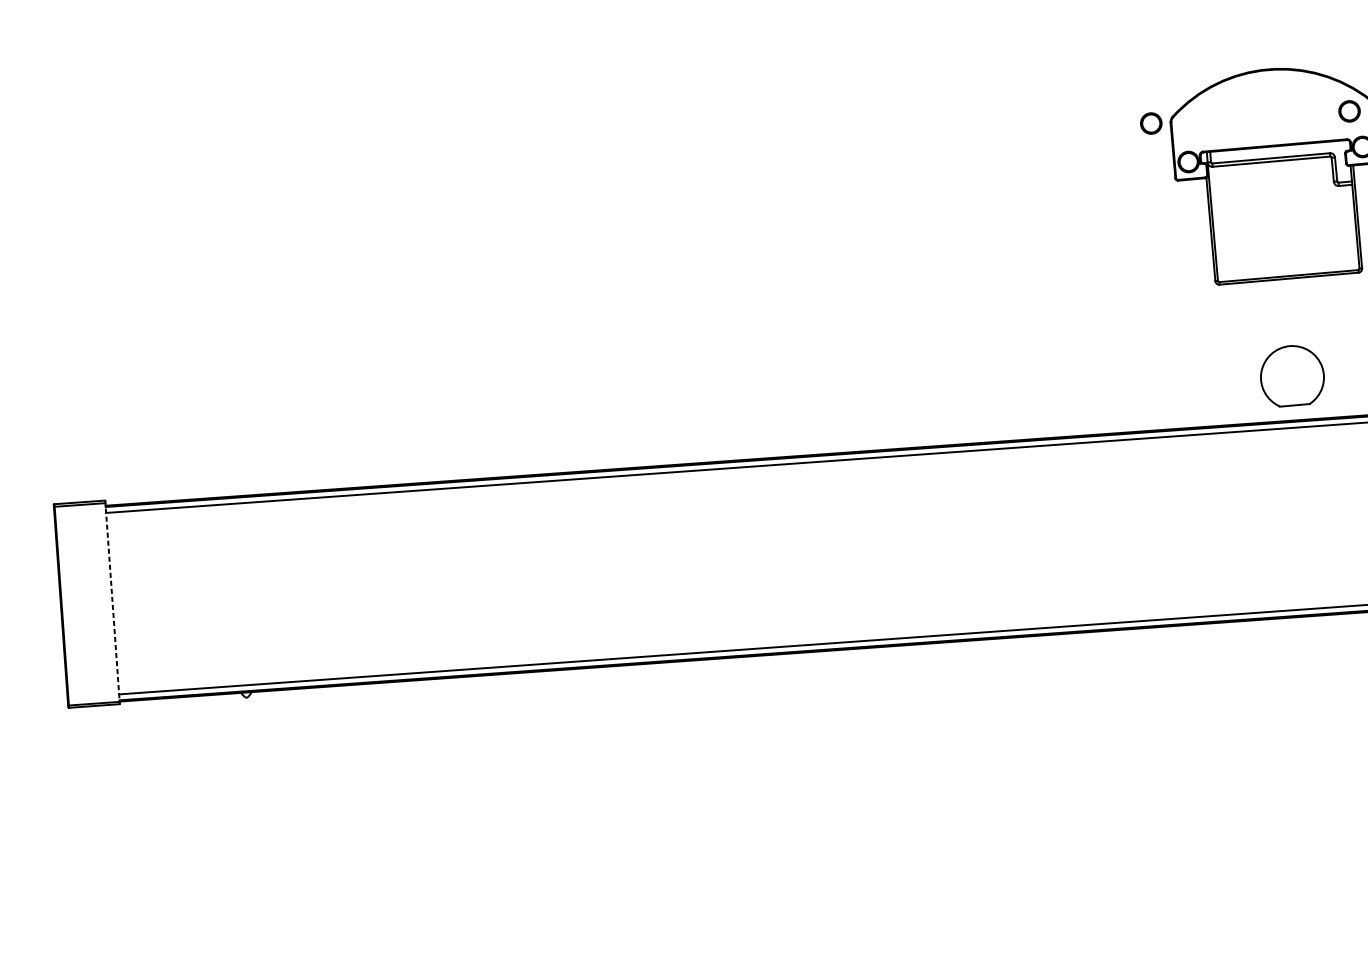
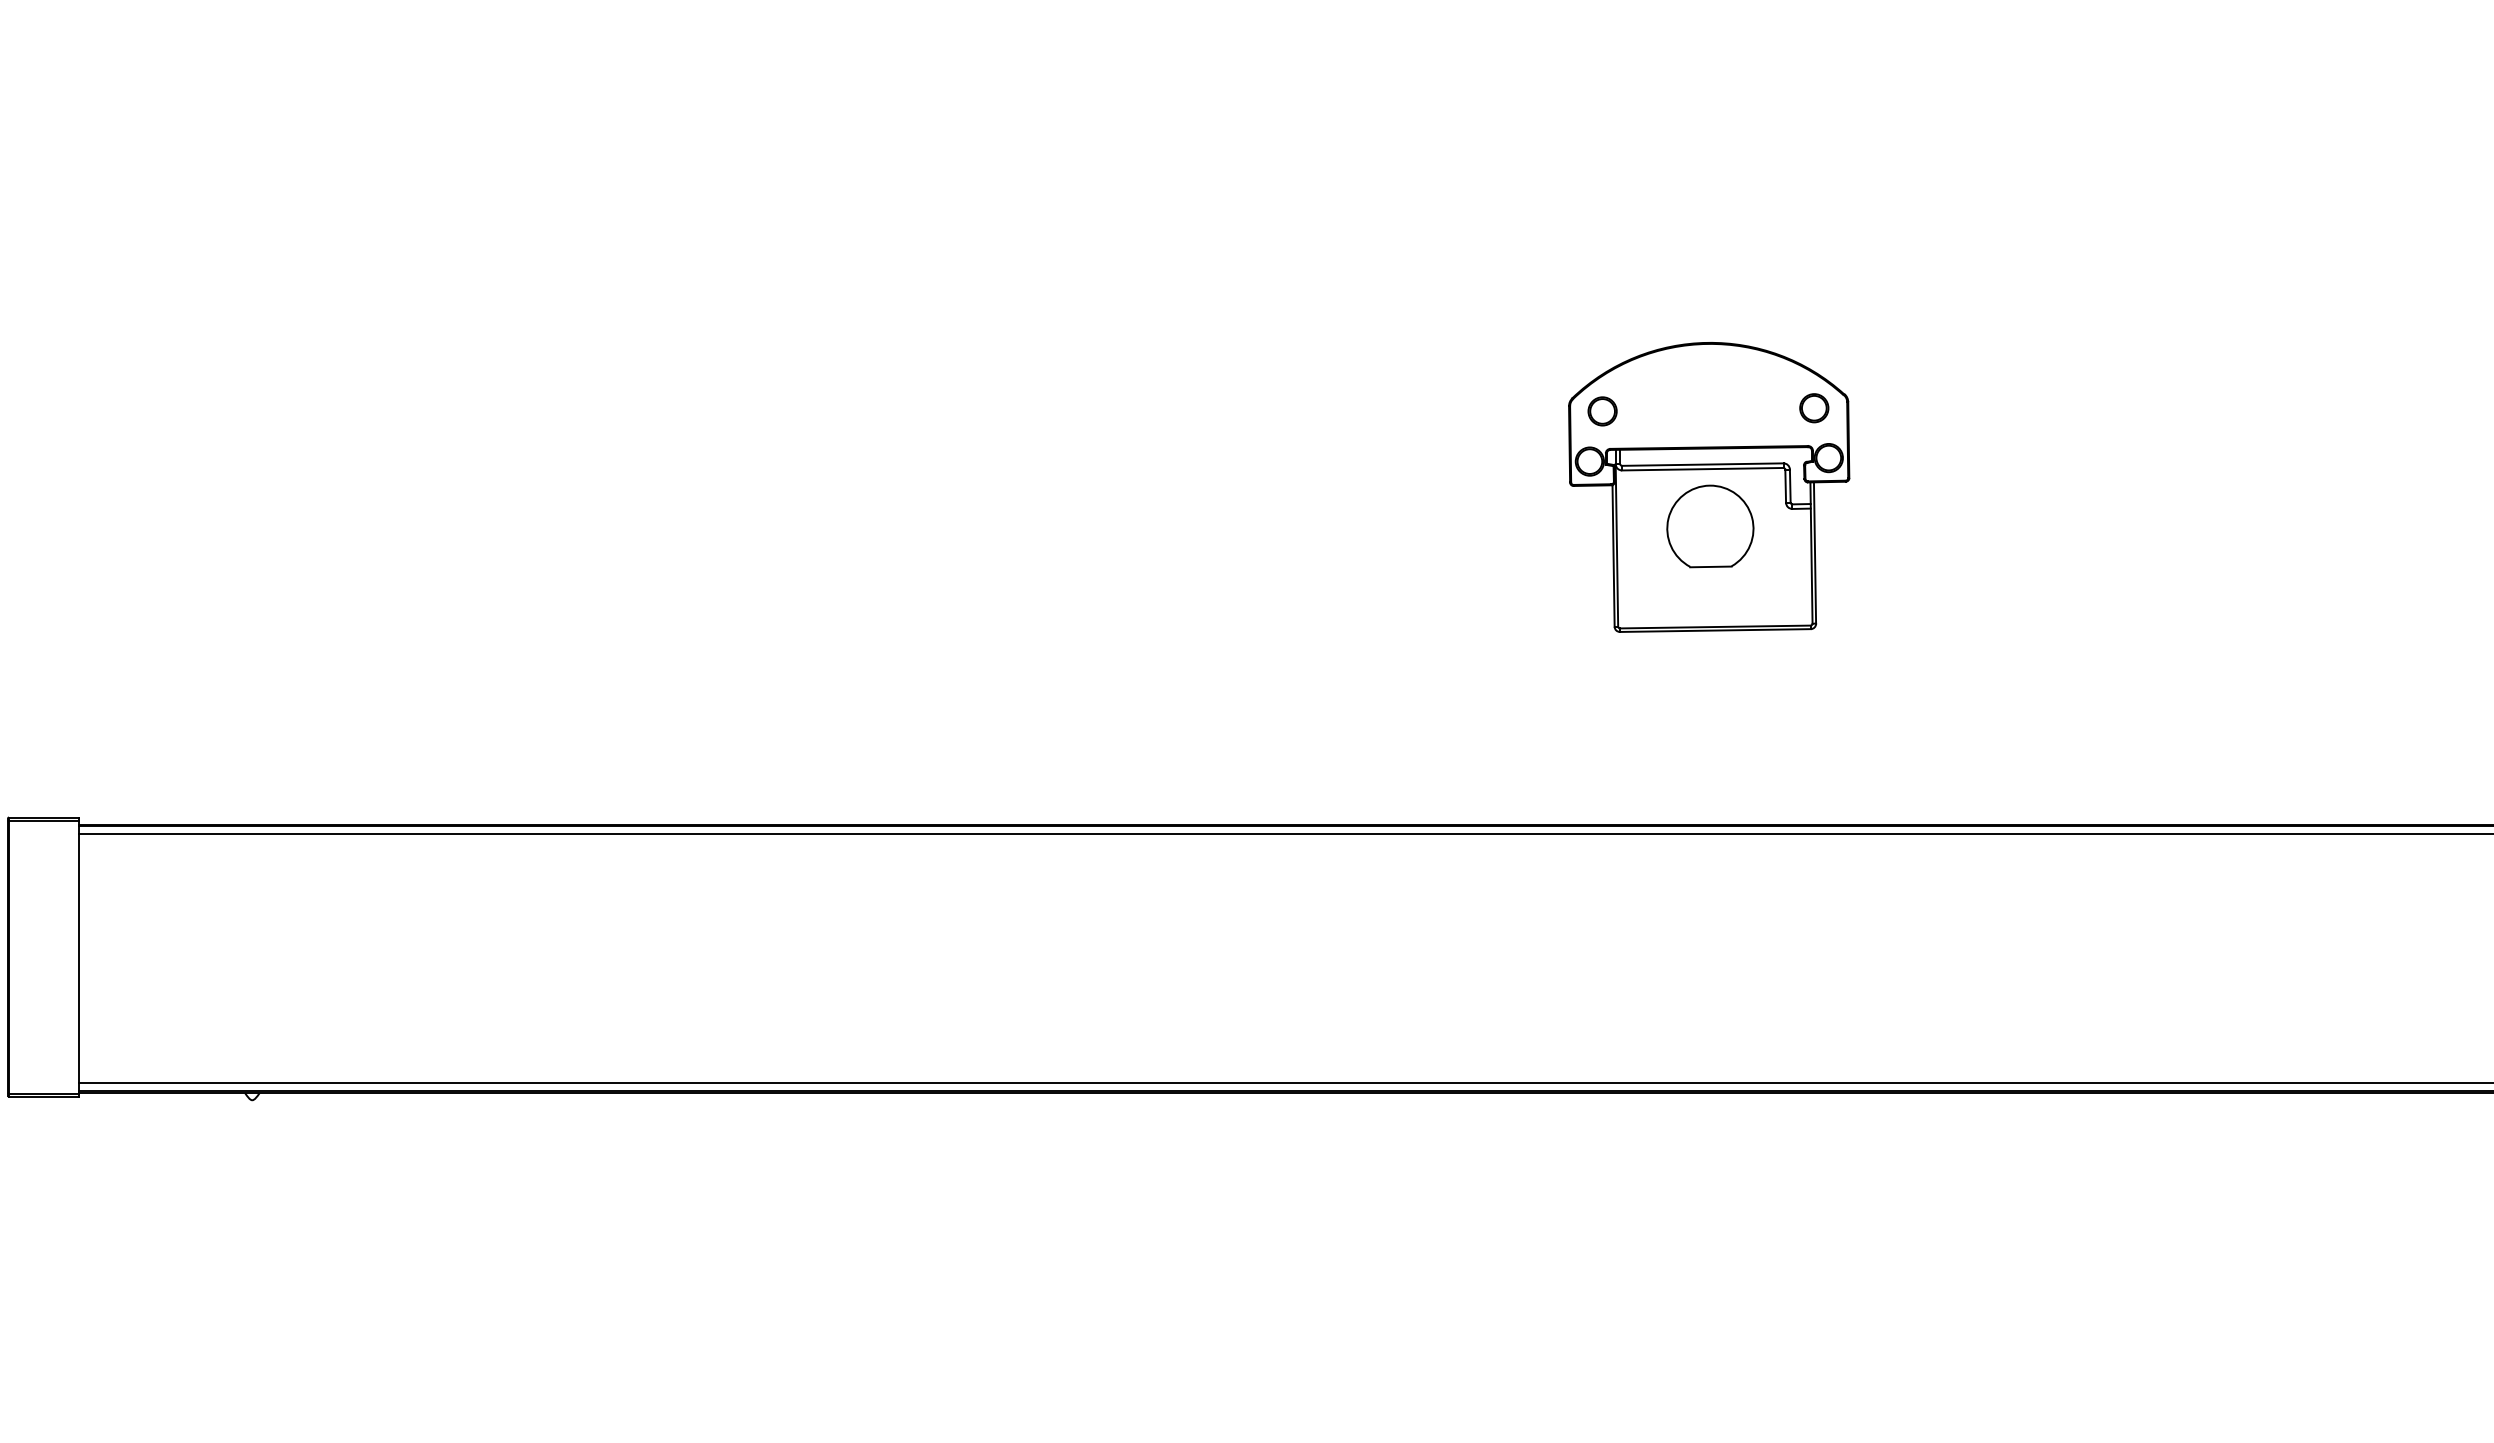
part: (1151, 123) -> (1602, 411), moved
part: (1292, 375) -> (1710, 526), moved
line: (112, 602) -> (78, 957), dashed -> solid

